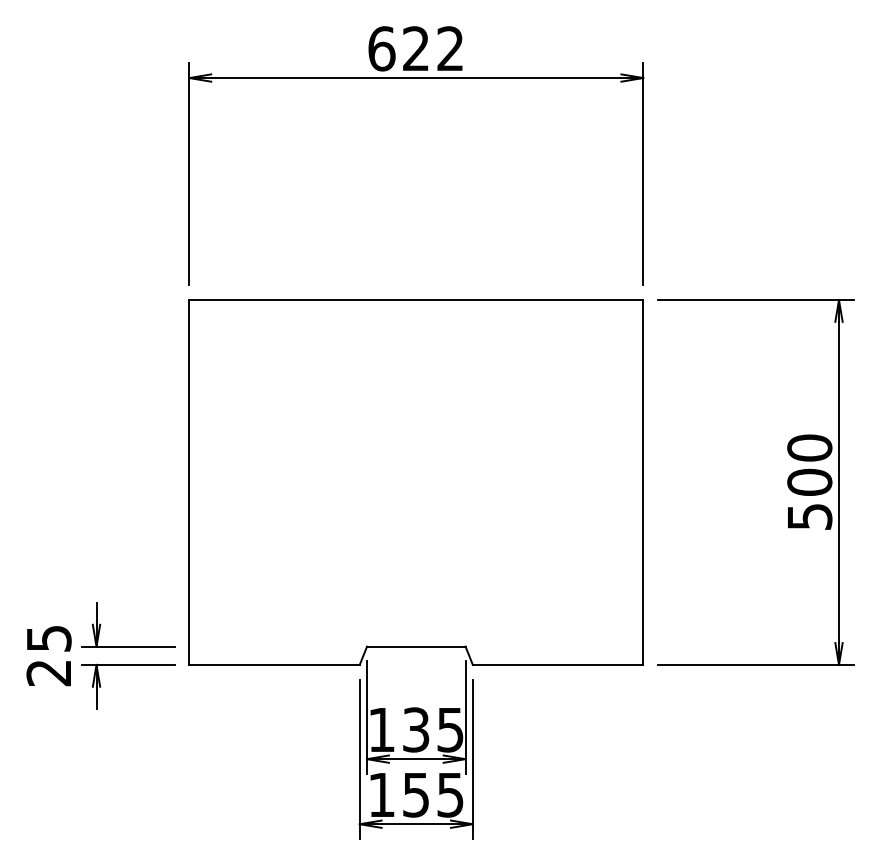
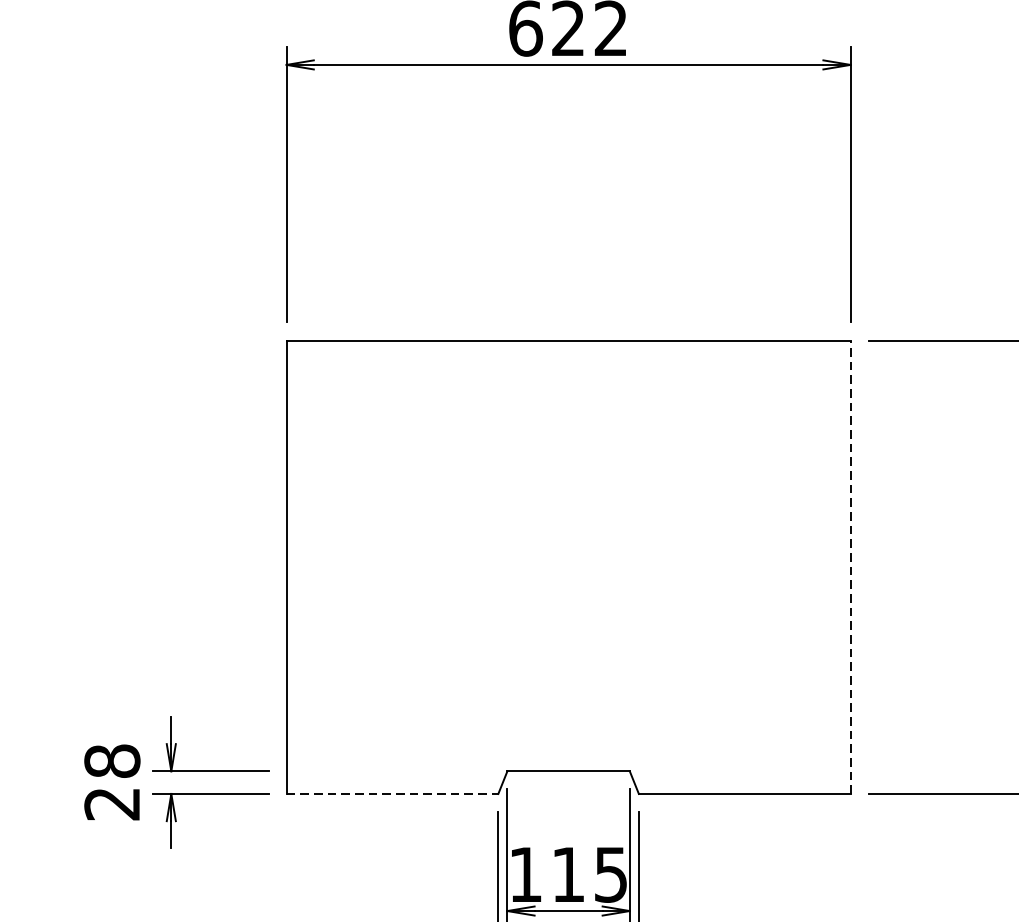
line: (643, 481) -> (850, 566), solid -> dashed
text: (48, 638) -> (111, 761), 25 -> 28
line: (275, 664) -> (393, 793), solid -> dashed
text: (416, 729) -> (568, 874), 135 -> 115

